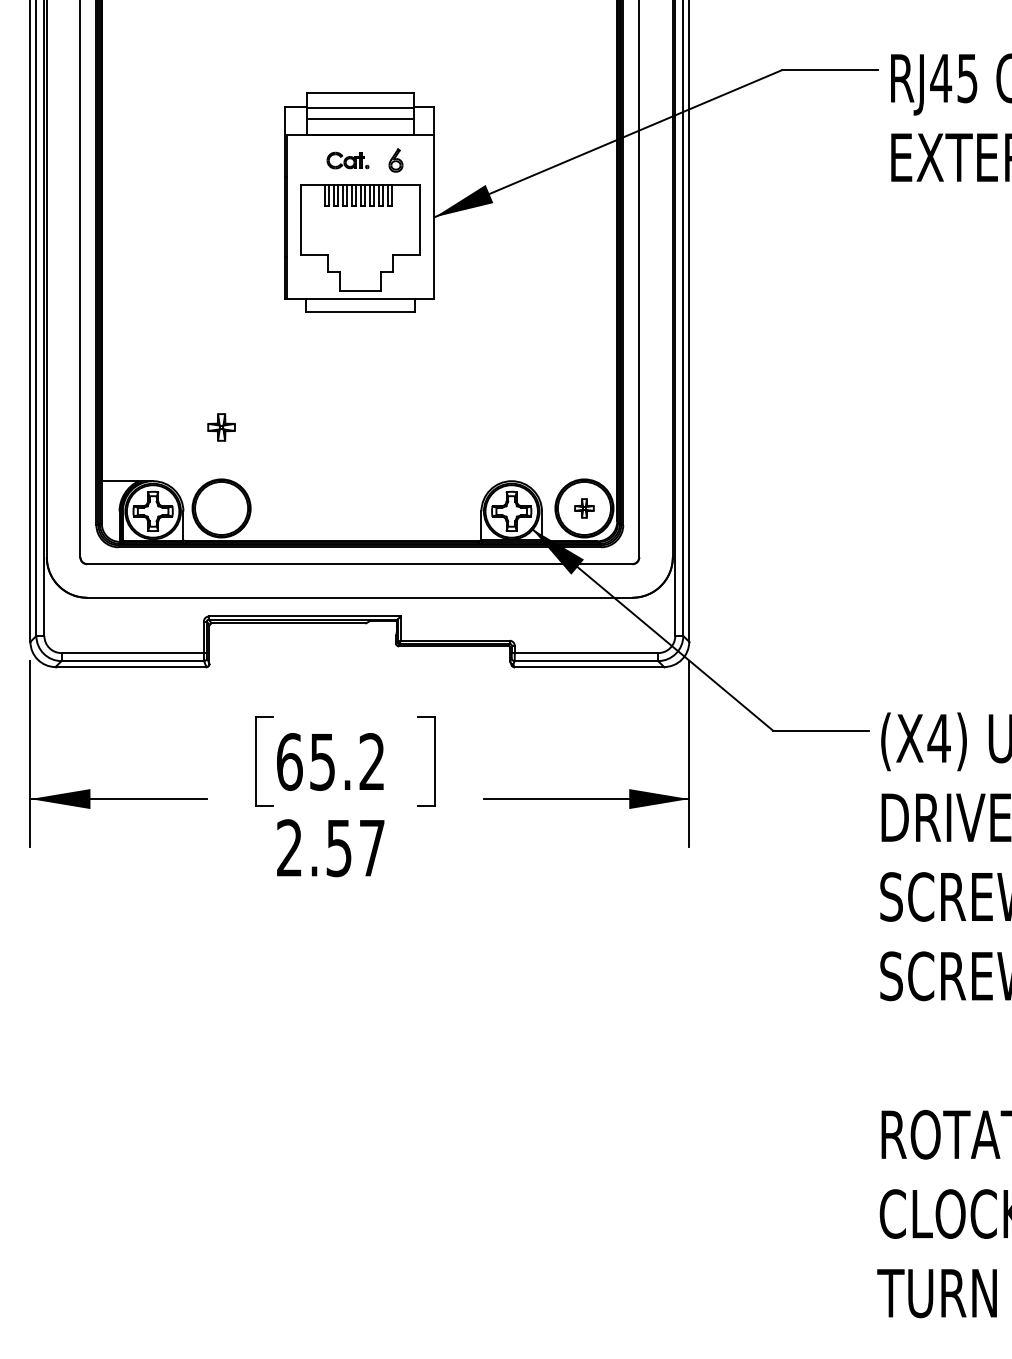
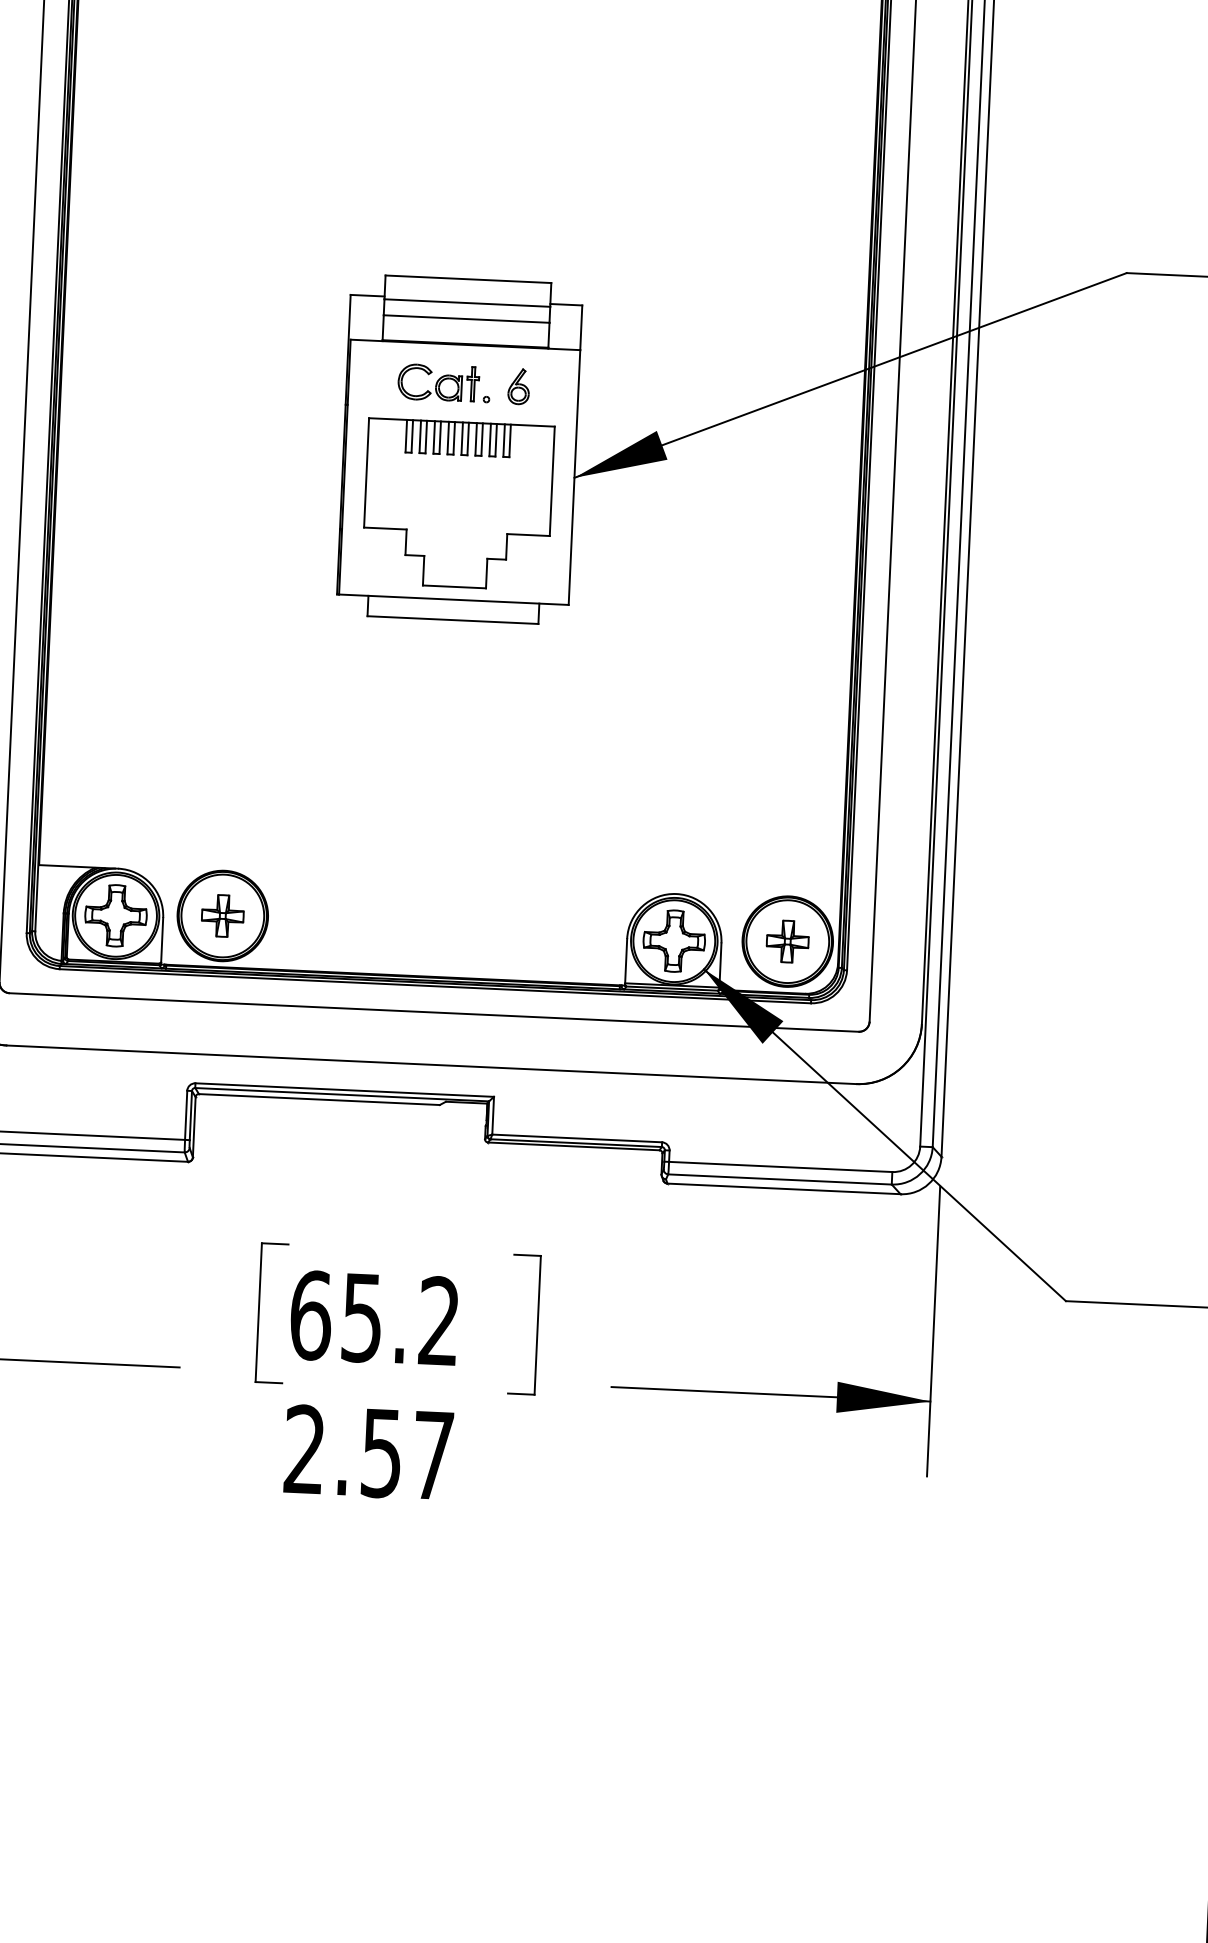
part: (347, 160) -> (443, 383), size x1.43
part: (221, 427) -> (222, 916), moved
part: (584, 508) -> (787, 941), size x1.43

